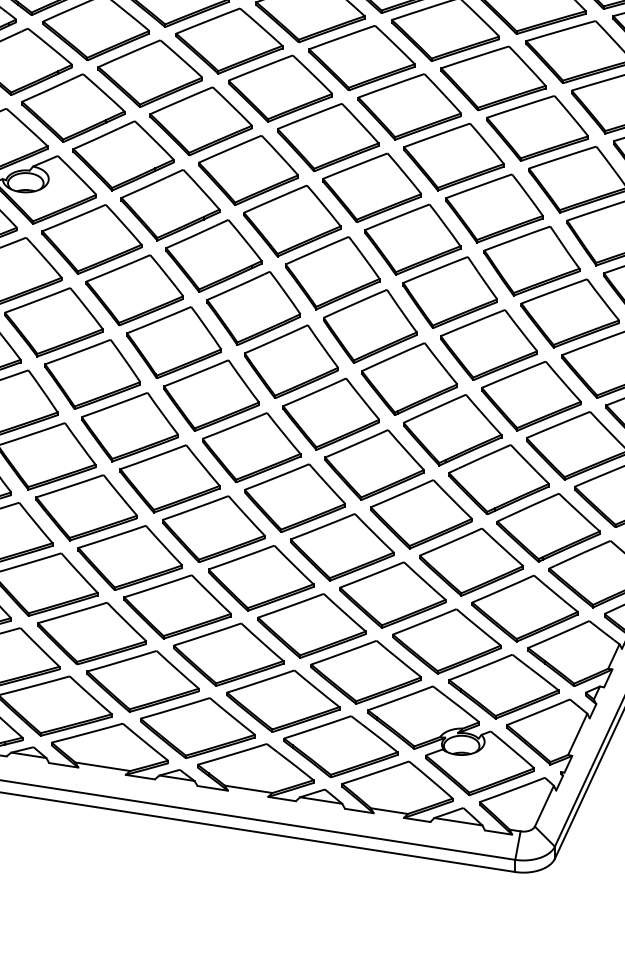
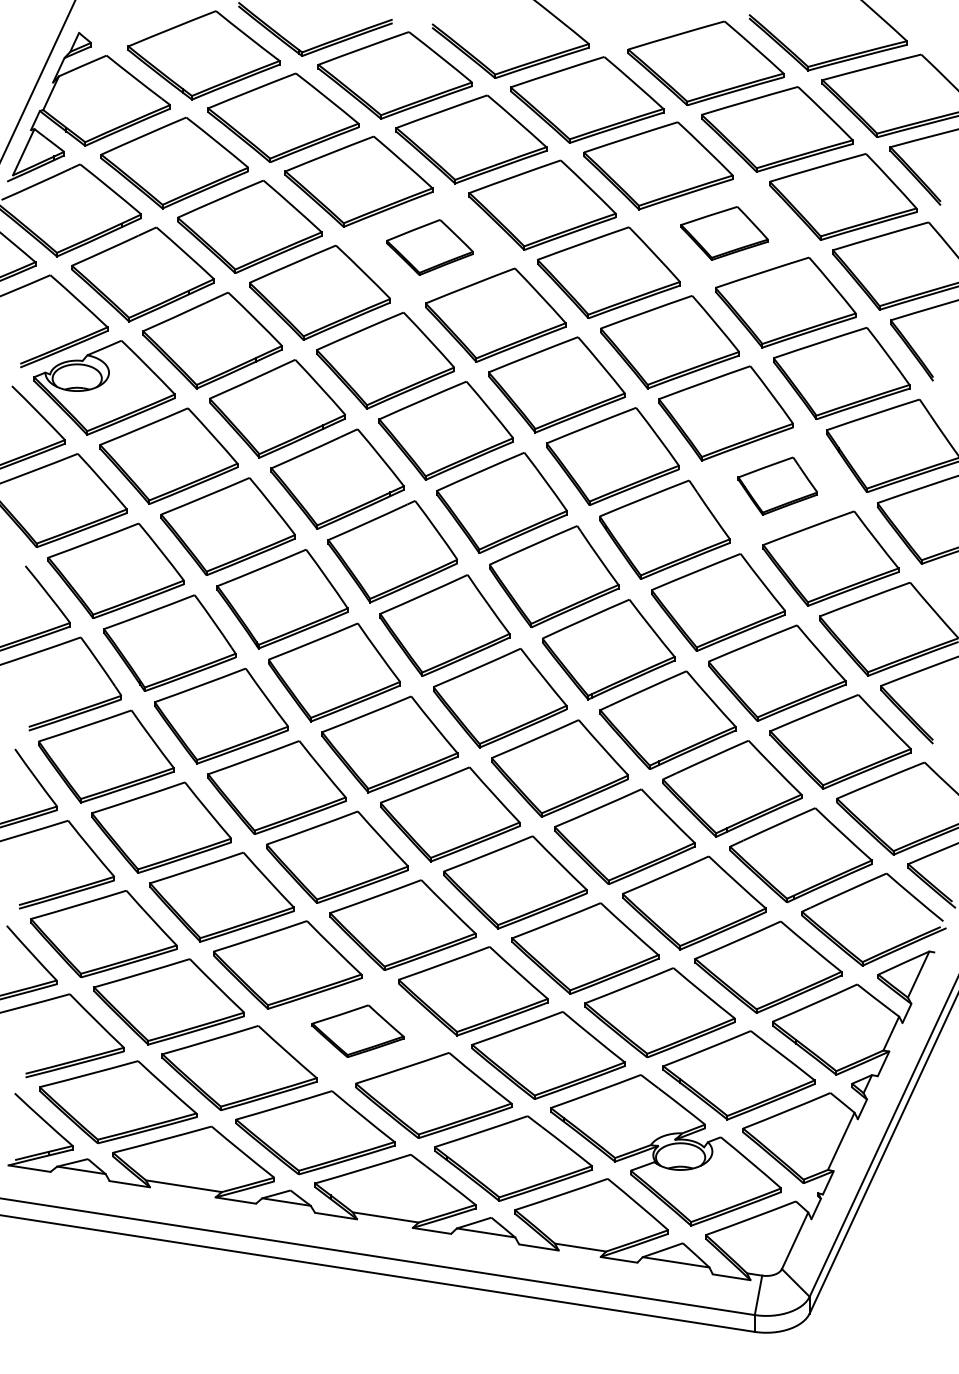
part: (493, 78) -> (724, 233), size x0.6
part: (280, 88) -> (429, 247), size x0.6
part: (531, 260) -> (777, 485), size x0.6
part: (228, 655) -> (357, 1031), size x0.6

